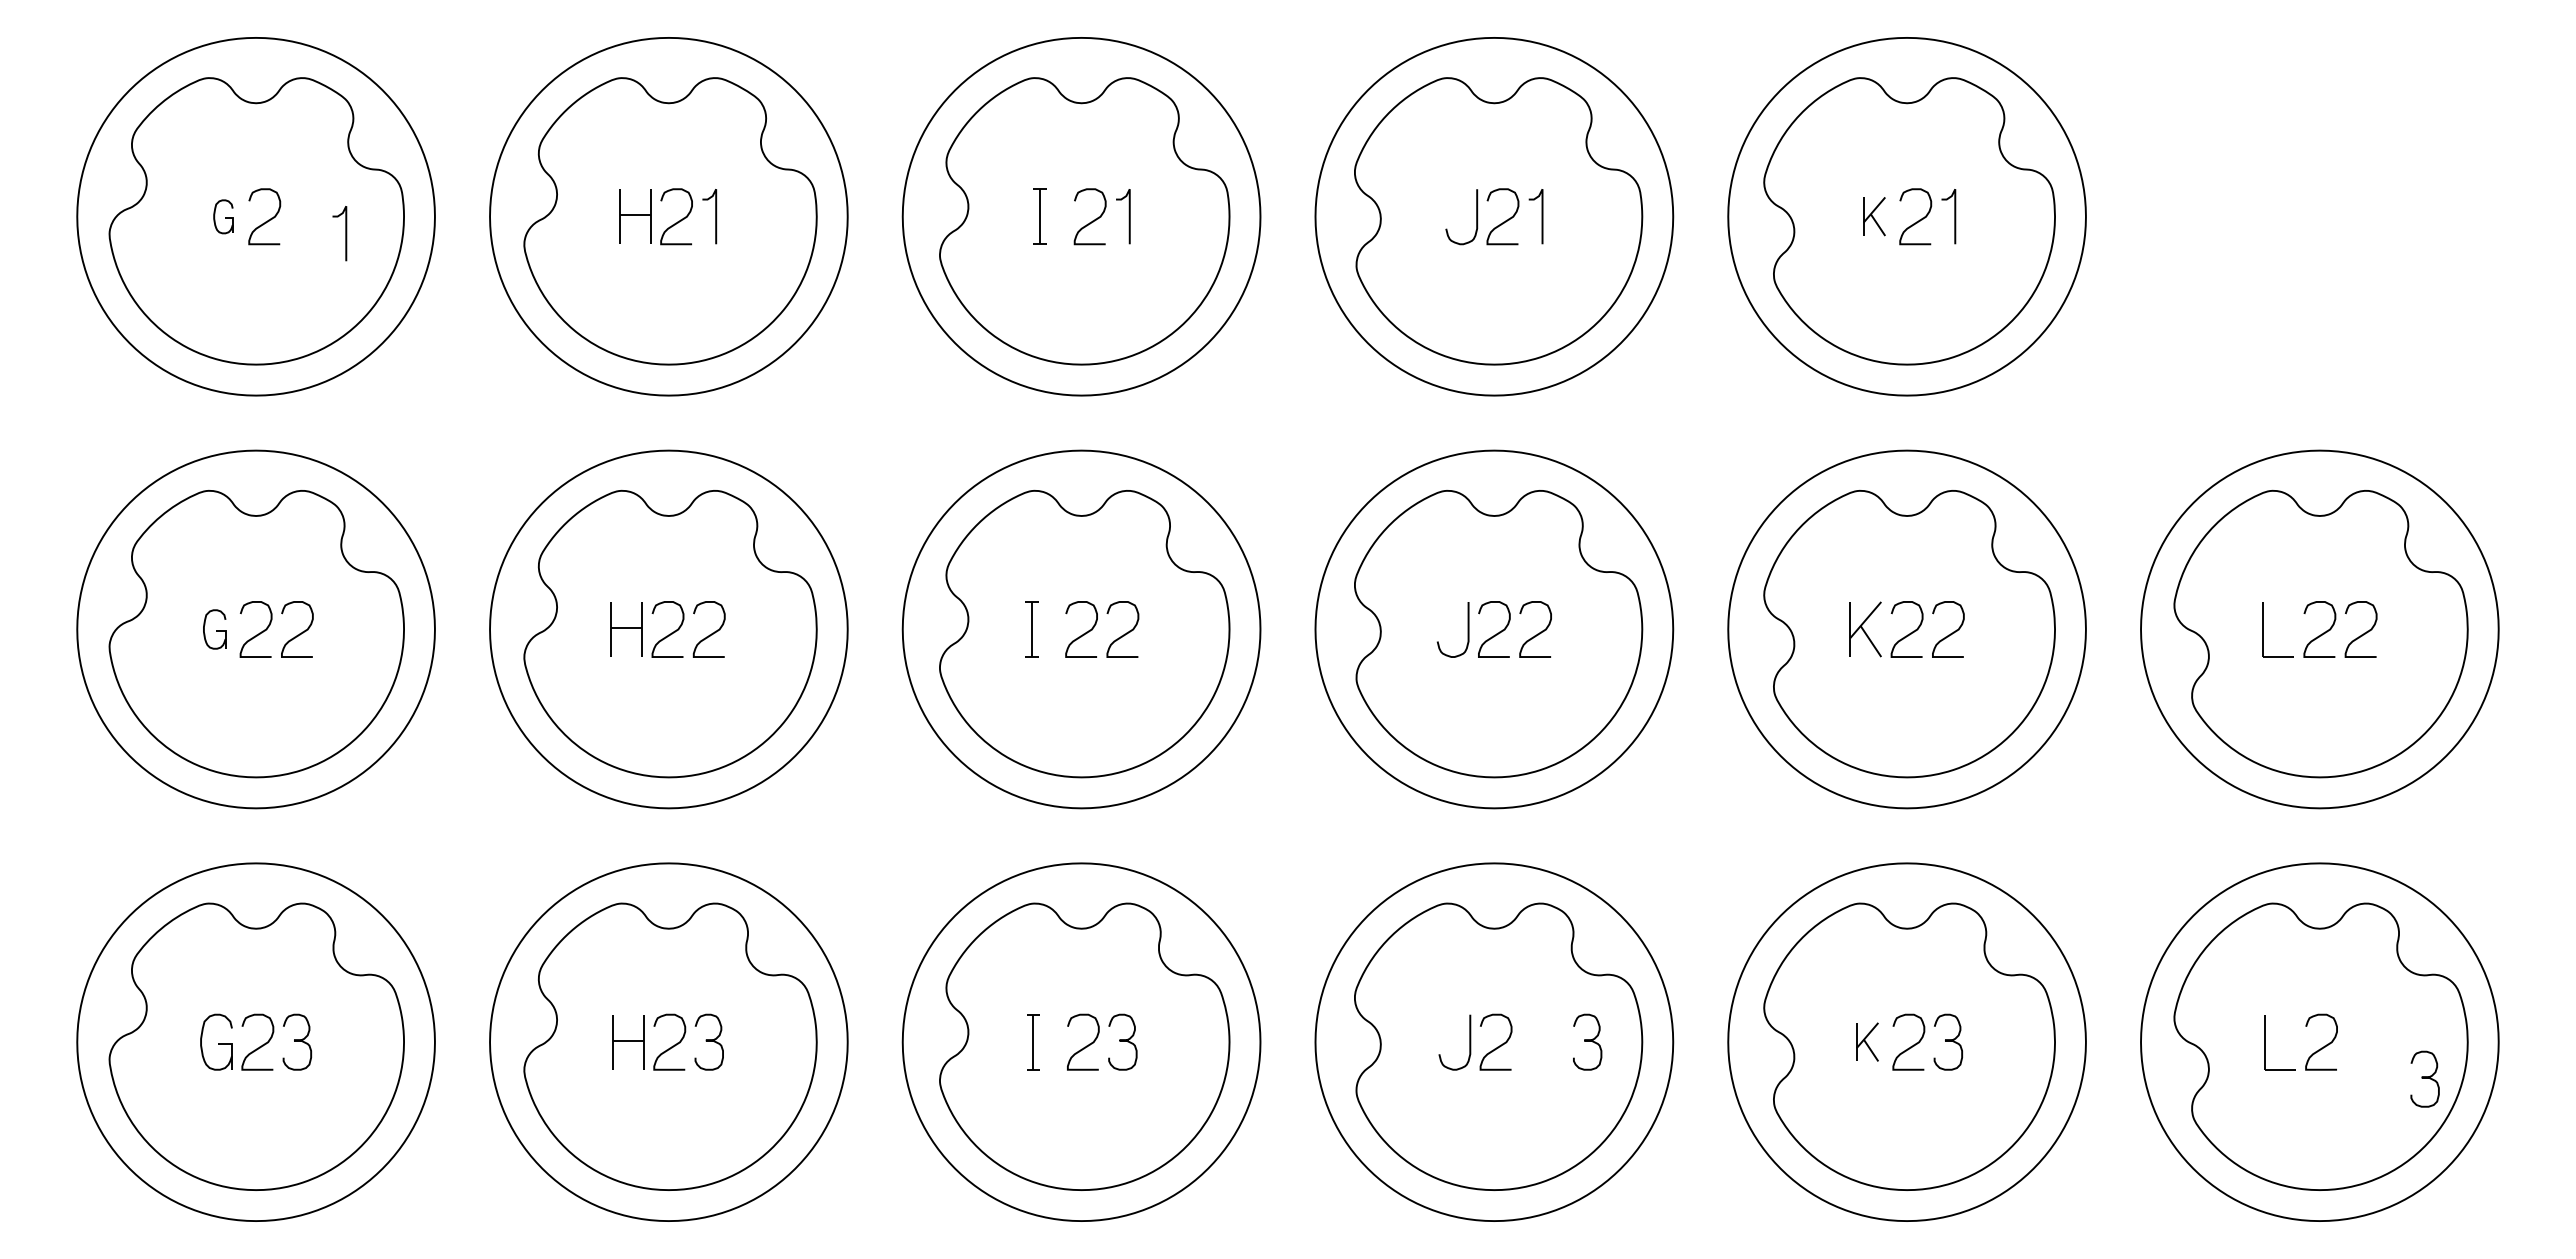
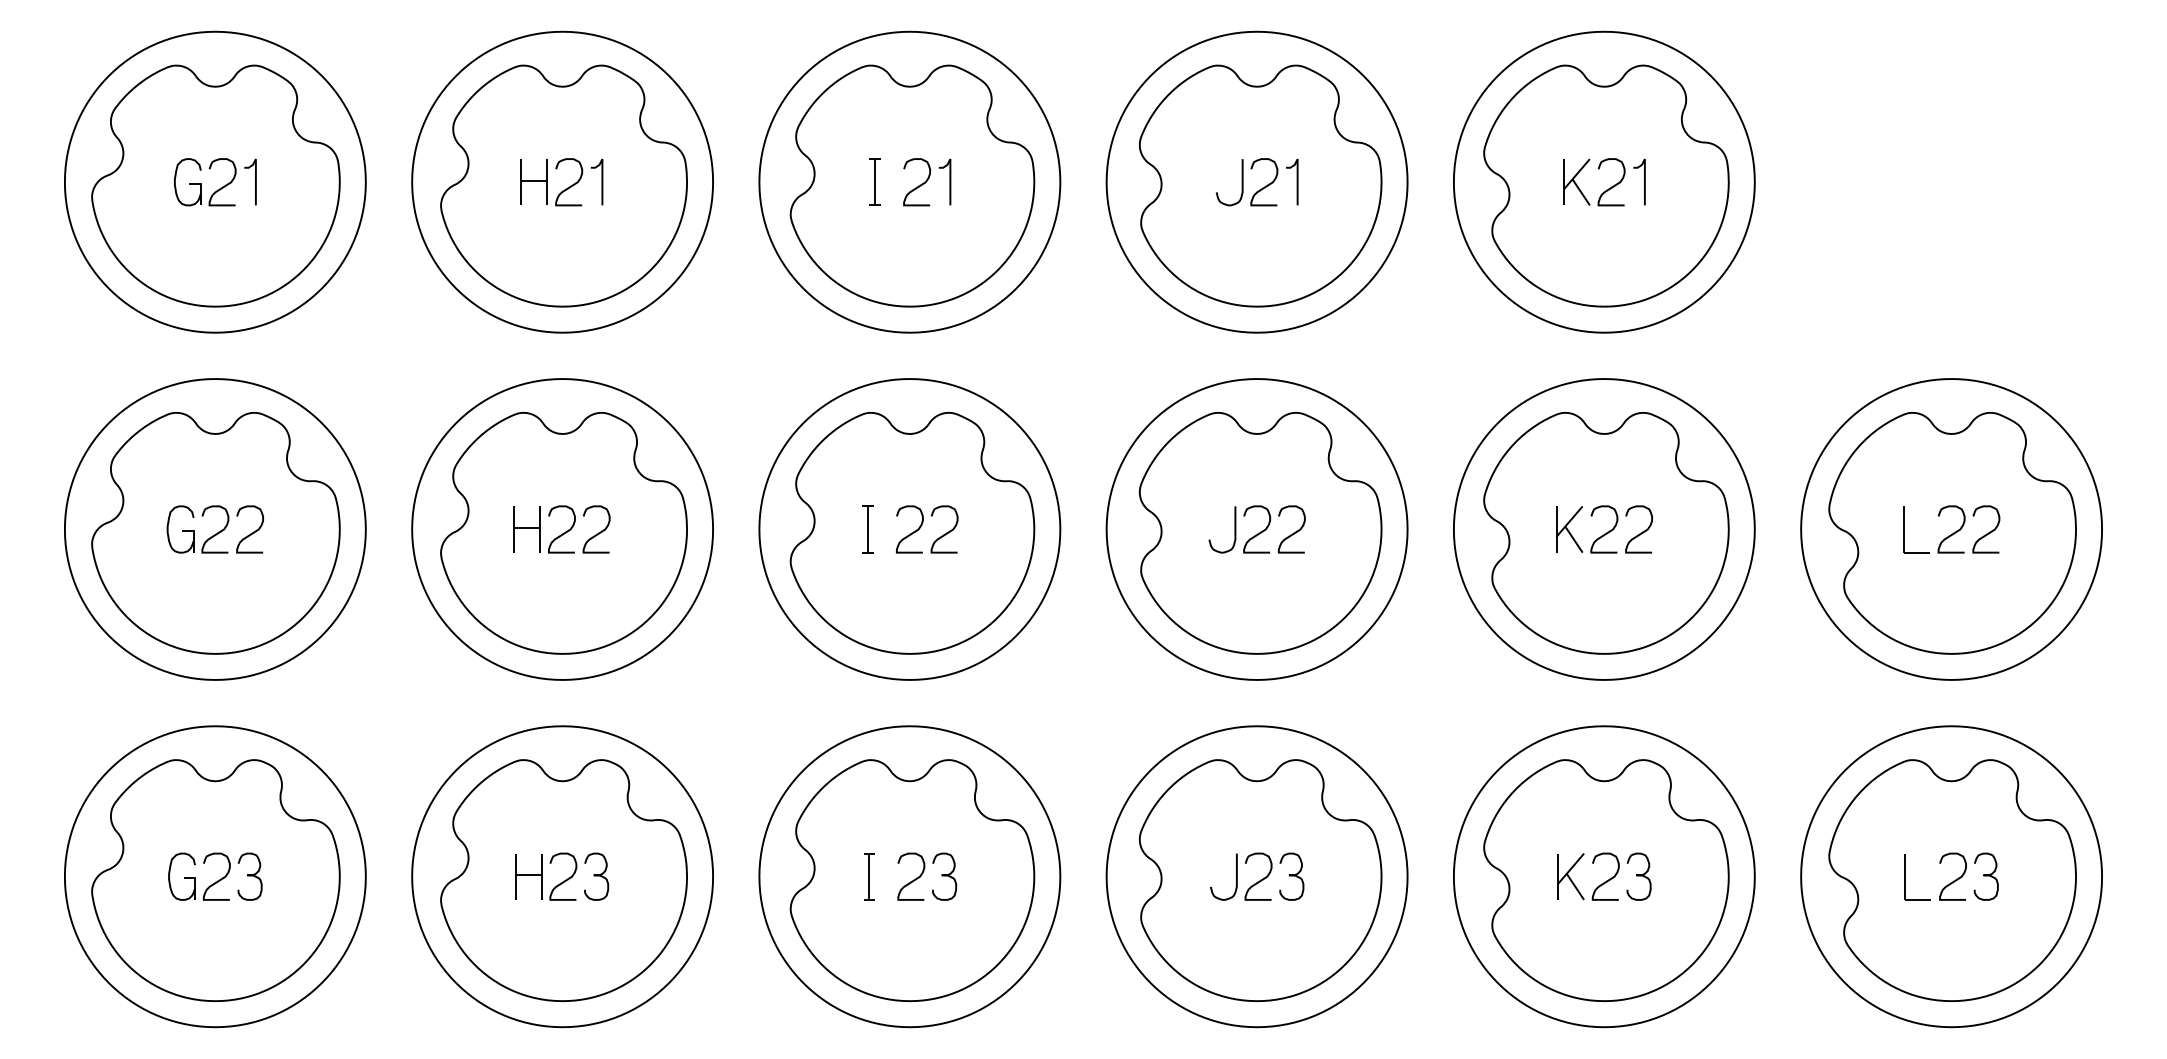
part: (223, 216) -> (187, 182), size x1.67
part: (1874, 216) -> (1576, 182), size x1.43
curve: (345, 233) -> (255, 182), moved
part: (214, 629) -> (180, 529), size x1.43
curve: (1587, 1041) -> (1291, 876), moved
part: (1867, 1041) -> (1571, 876), size x1.43
curve: (2424, 1078) -> (1985, 876), moved

